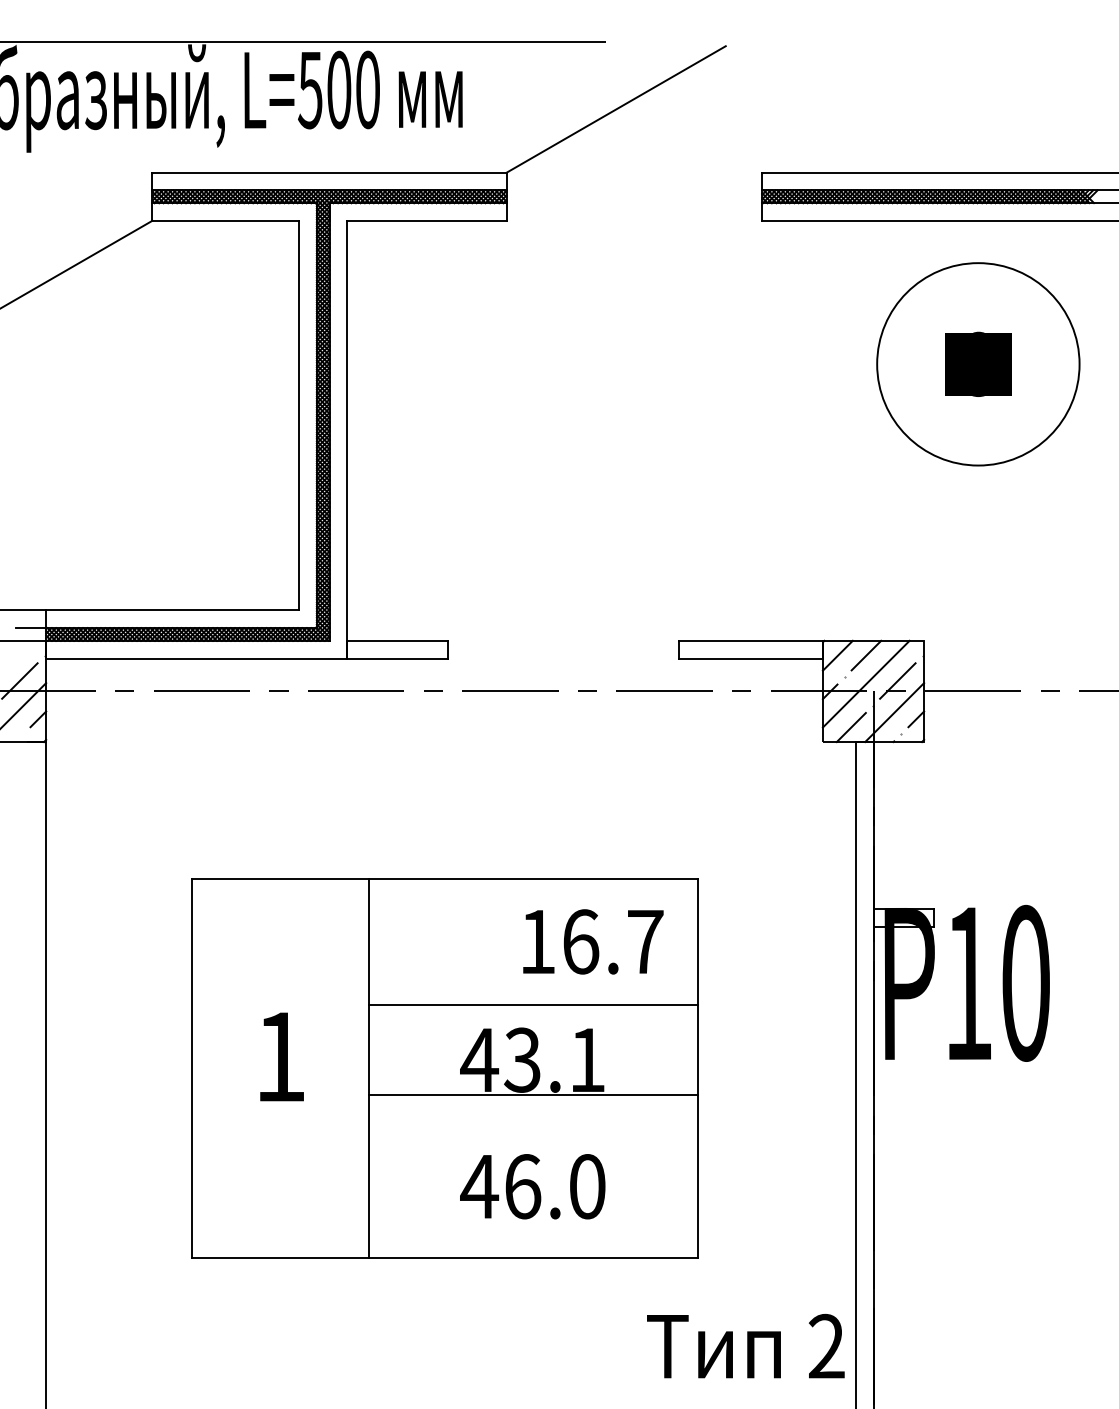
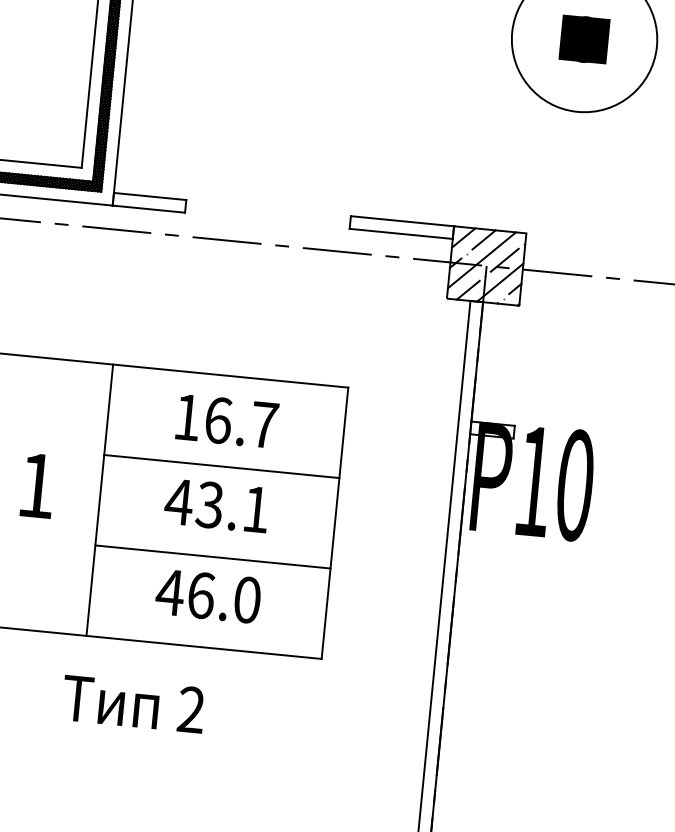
text: (593, 941) -> (227, 421), moved
line: (533, 1094) -> (212, 556), moved
text: (745, 1346) -> (133, 704), moved

